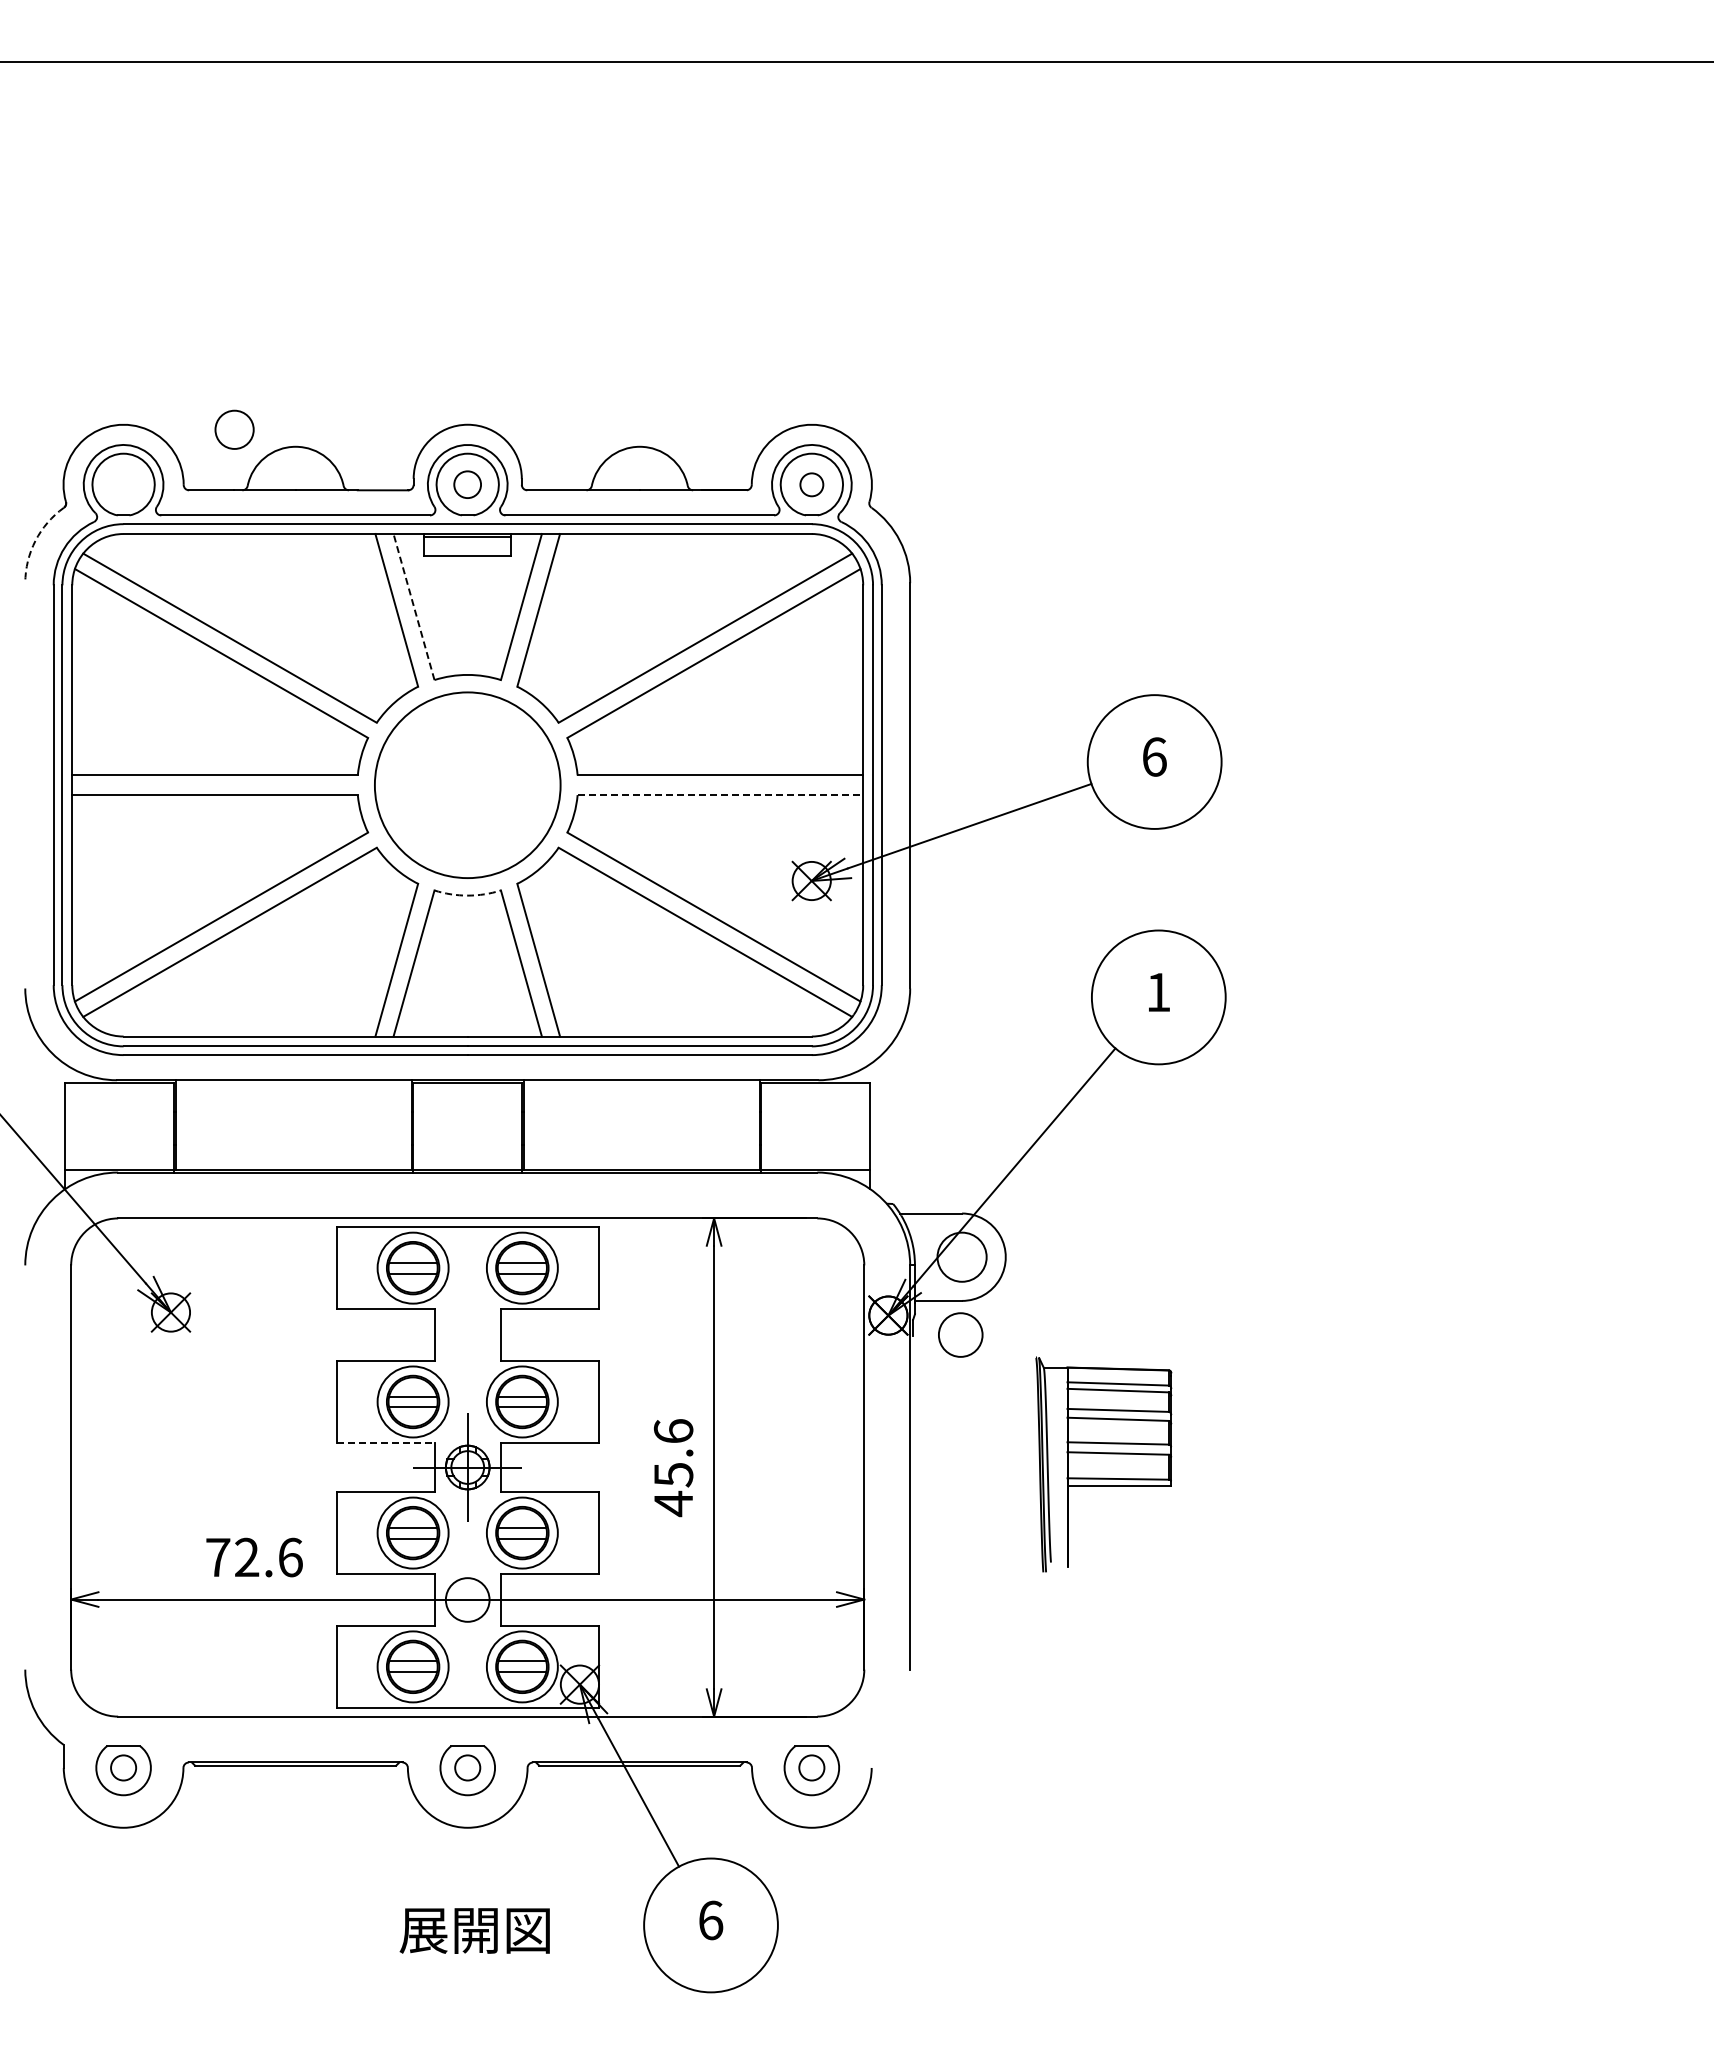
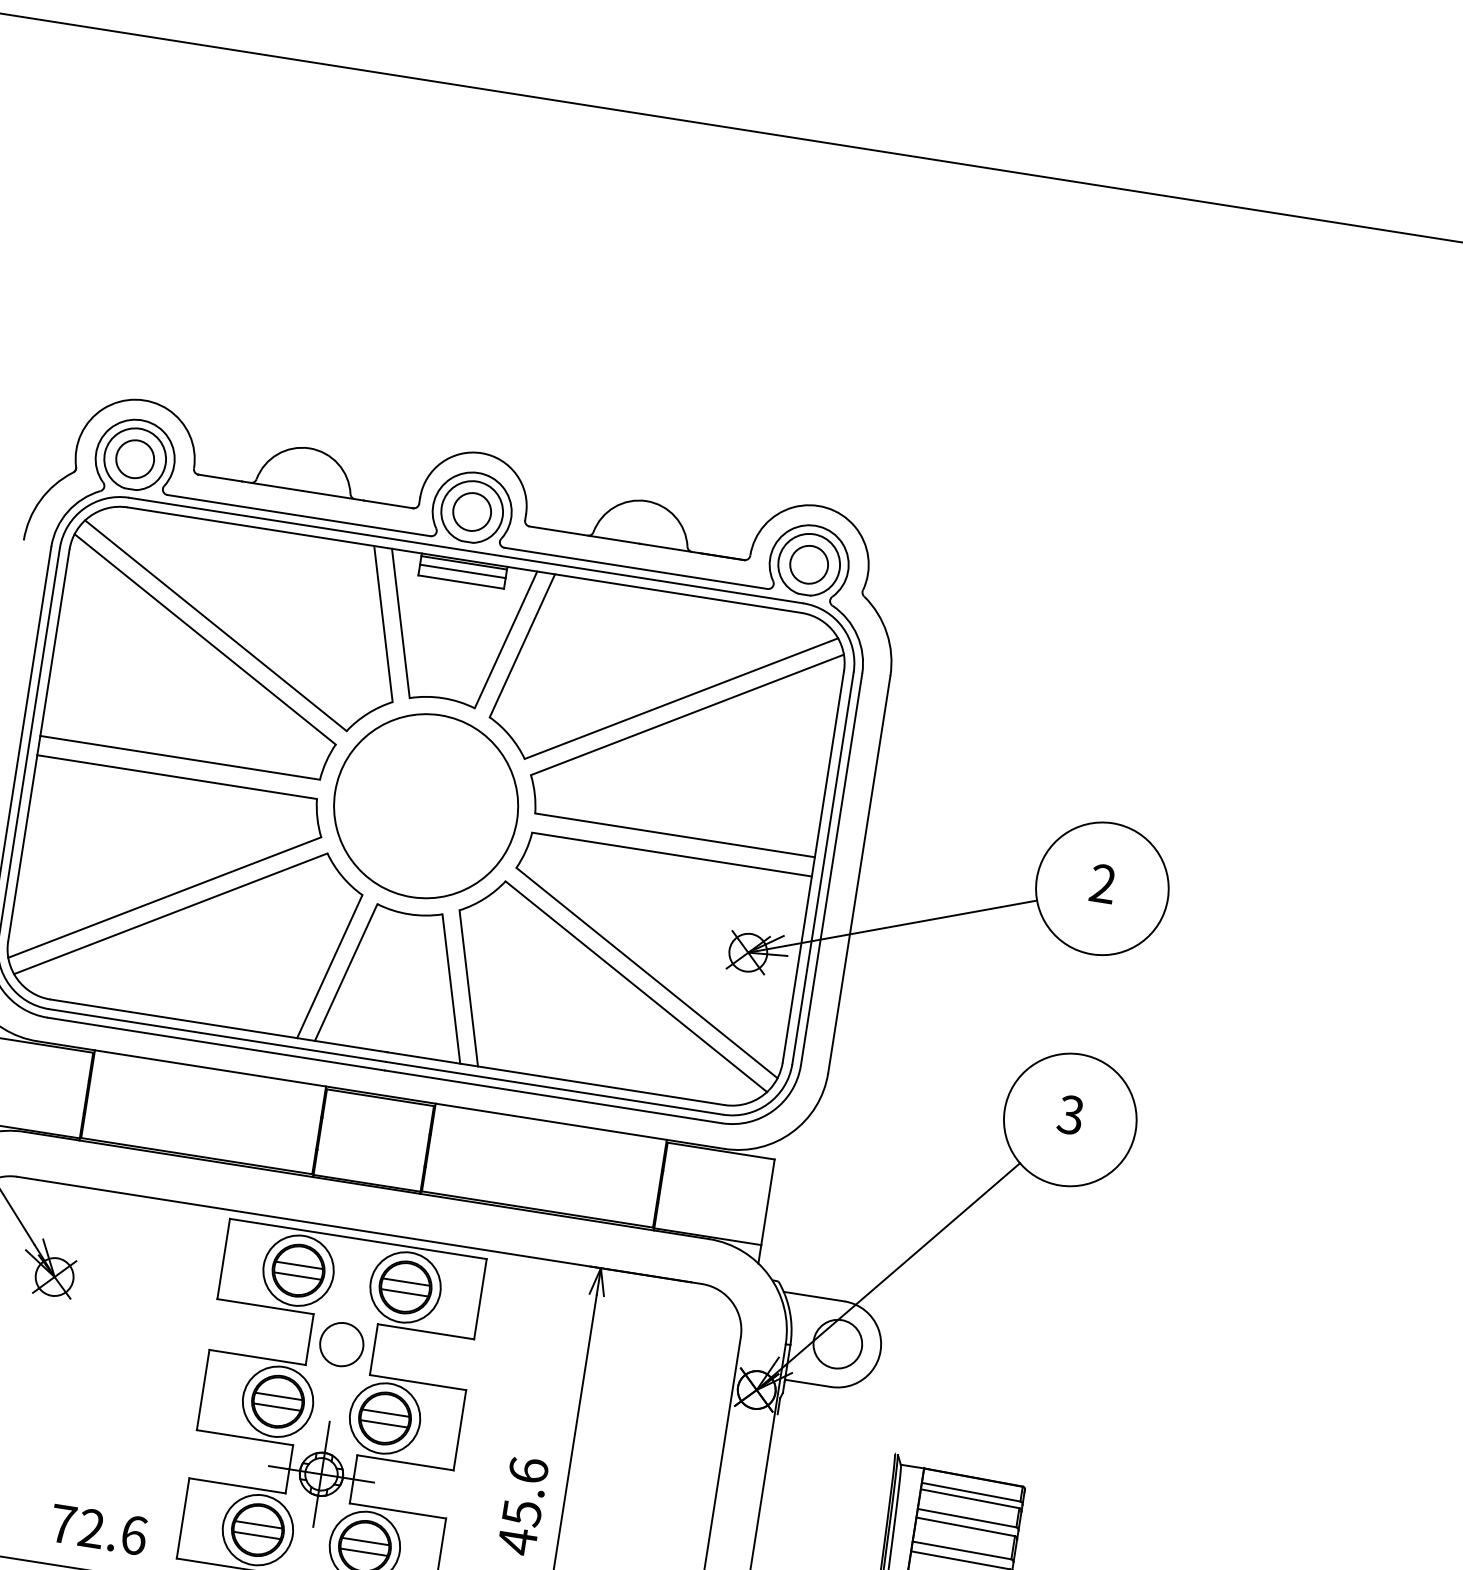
circle: (234, 429) -> (135, 458), moved
circle: (467, 484) -> (472, 511), size x1.43
circle: (811, 484) -> (808, 564), size x1.67
arc: (35, 540) -> (40, 500), dashed -> solid
line: (467, 545) -> (462, 571), added
line: (414, 607) -> (401, 623), dashed -> solid
text: (1154, 756) -> (1103, 883), 6 -> 2
line: (720, 795) -> (672, 855), dashed -> solid
arc: (467, 895) -> (408, 914), dashed -> solid
text: (1158, 992) -> (1070, 1115), 1 -> 3
circle: (960, 1334) -> (341, 1344), moved
line: (386, 1442) -> (245, 1437), dashed -> solid

